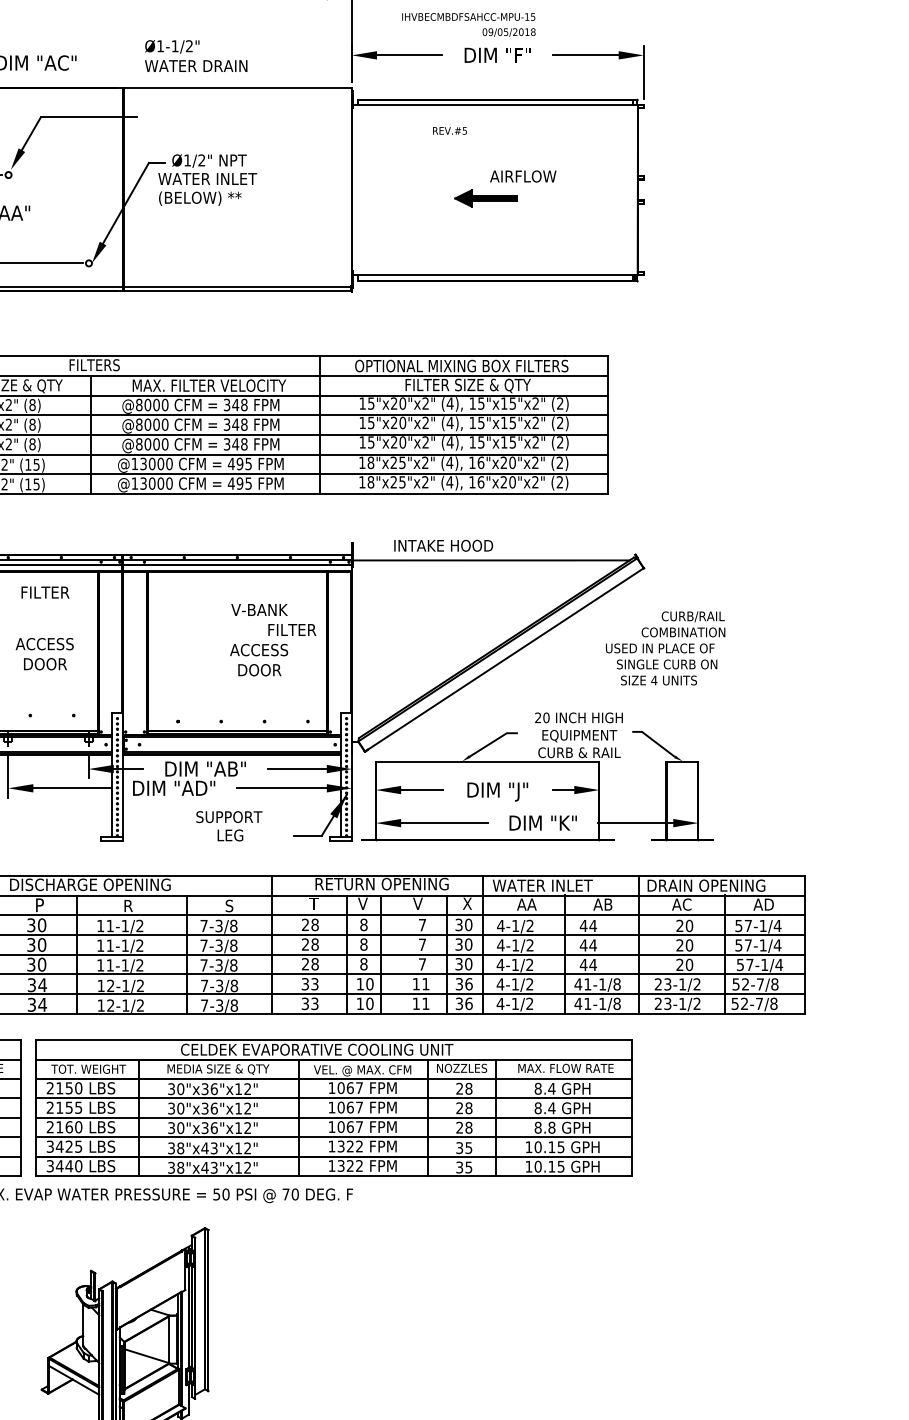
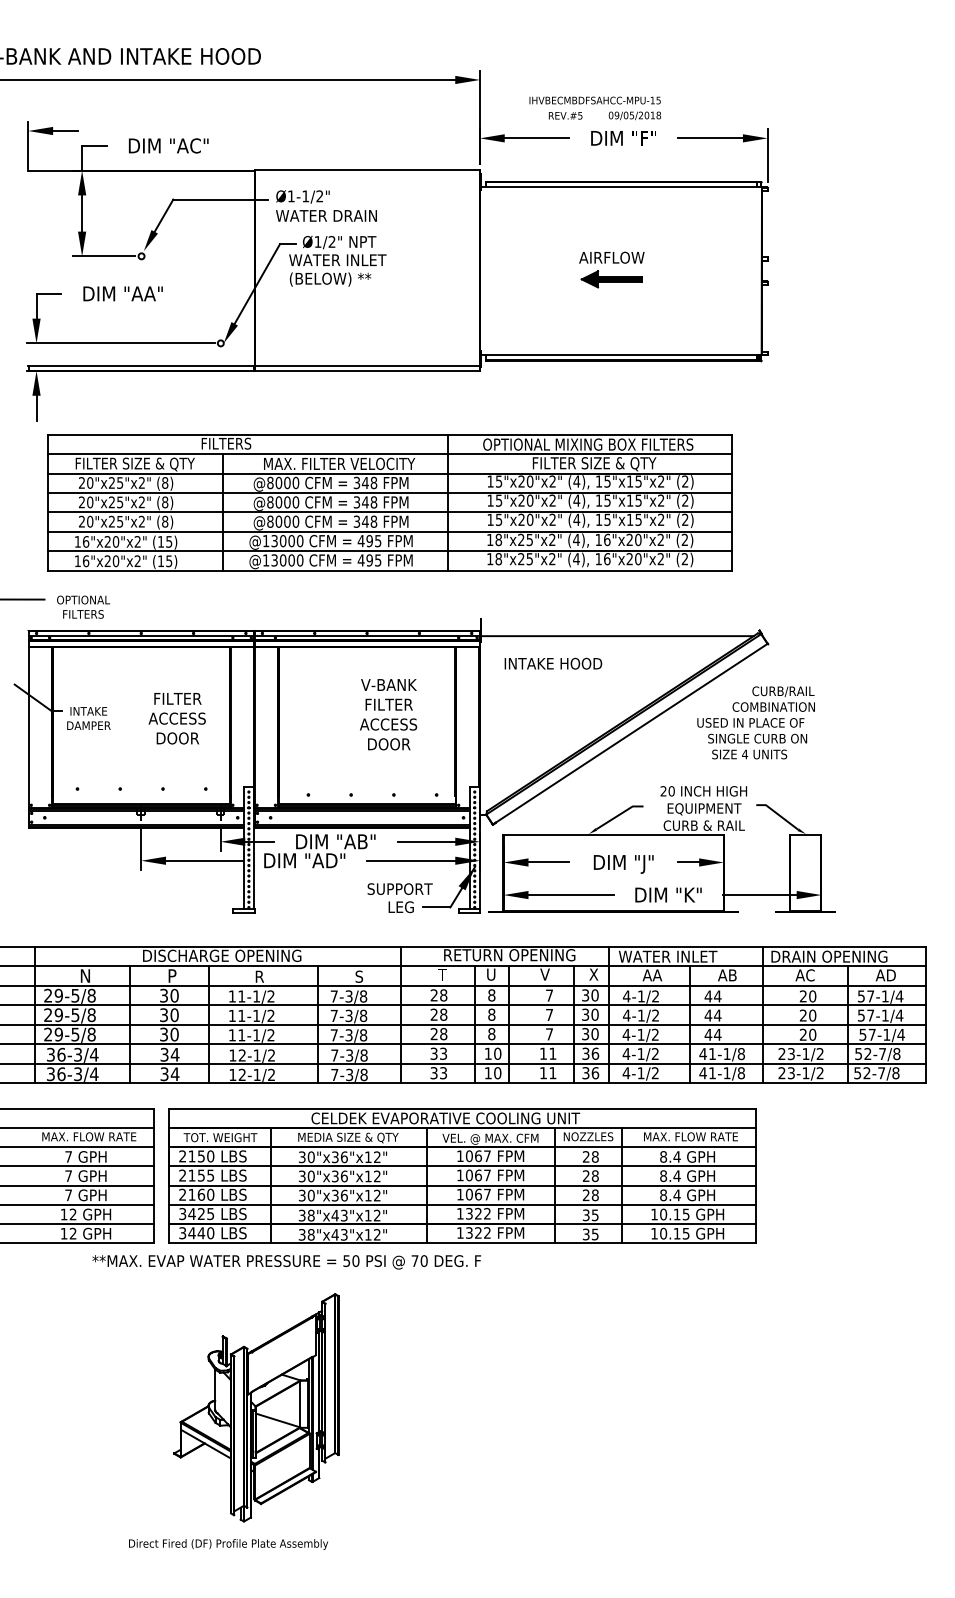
text: (196, 55) -> (326, 205), moved
text: (449, 130) -> (565, 115), moved
text: (522, 176) -> (611, 257), moved
text: (443, 545) -> (553, 663), moved
text: (45, 592) -> (177, 698), moved
text: (291, 629) -> (388, 704), moved
text: (664, 648) -> (755, 722), moved
text: (228, 826) -> (399, 898), moved
text: (362, 903) -> (490, 974), V -> U
text: (551, 1127) -> (676, 1195), 8.8 -> 8.4

